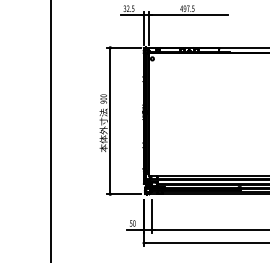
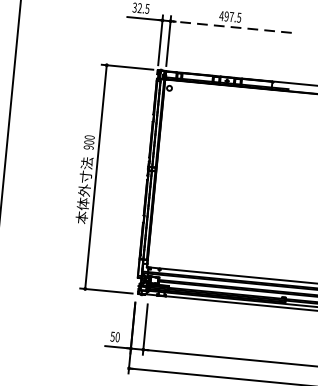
line: (189, 15) -> (232, 27), solid -> dashed

